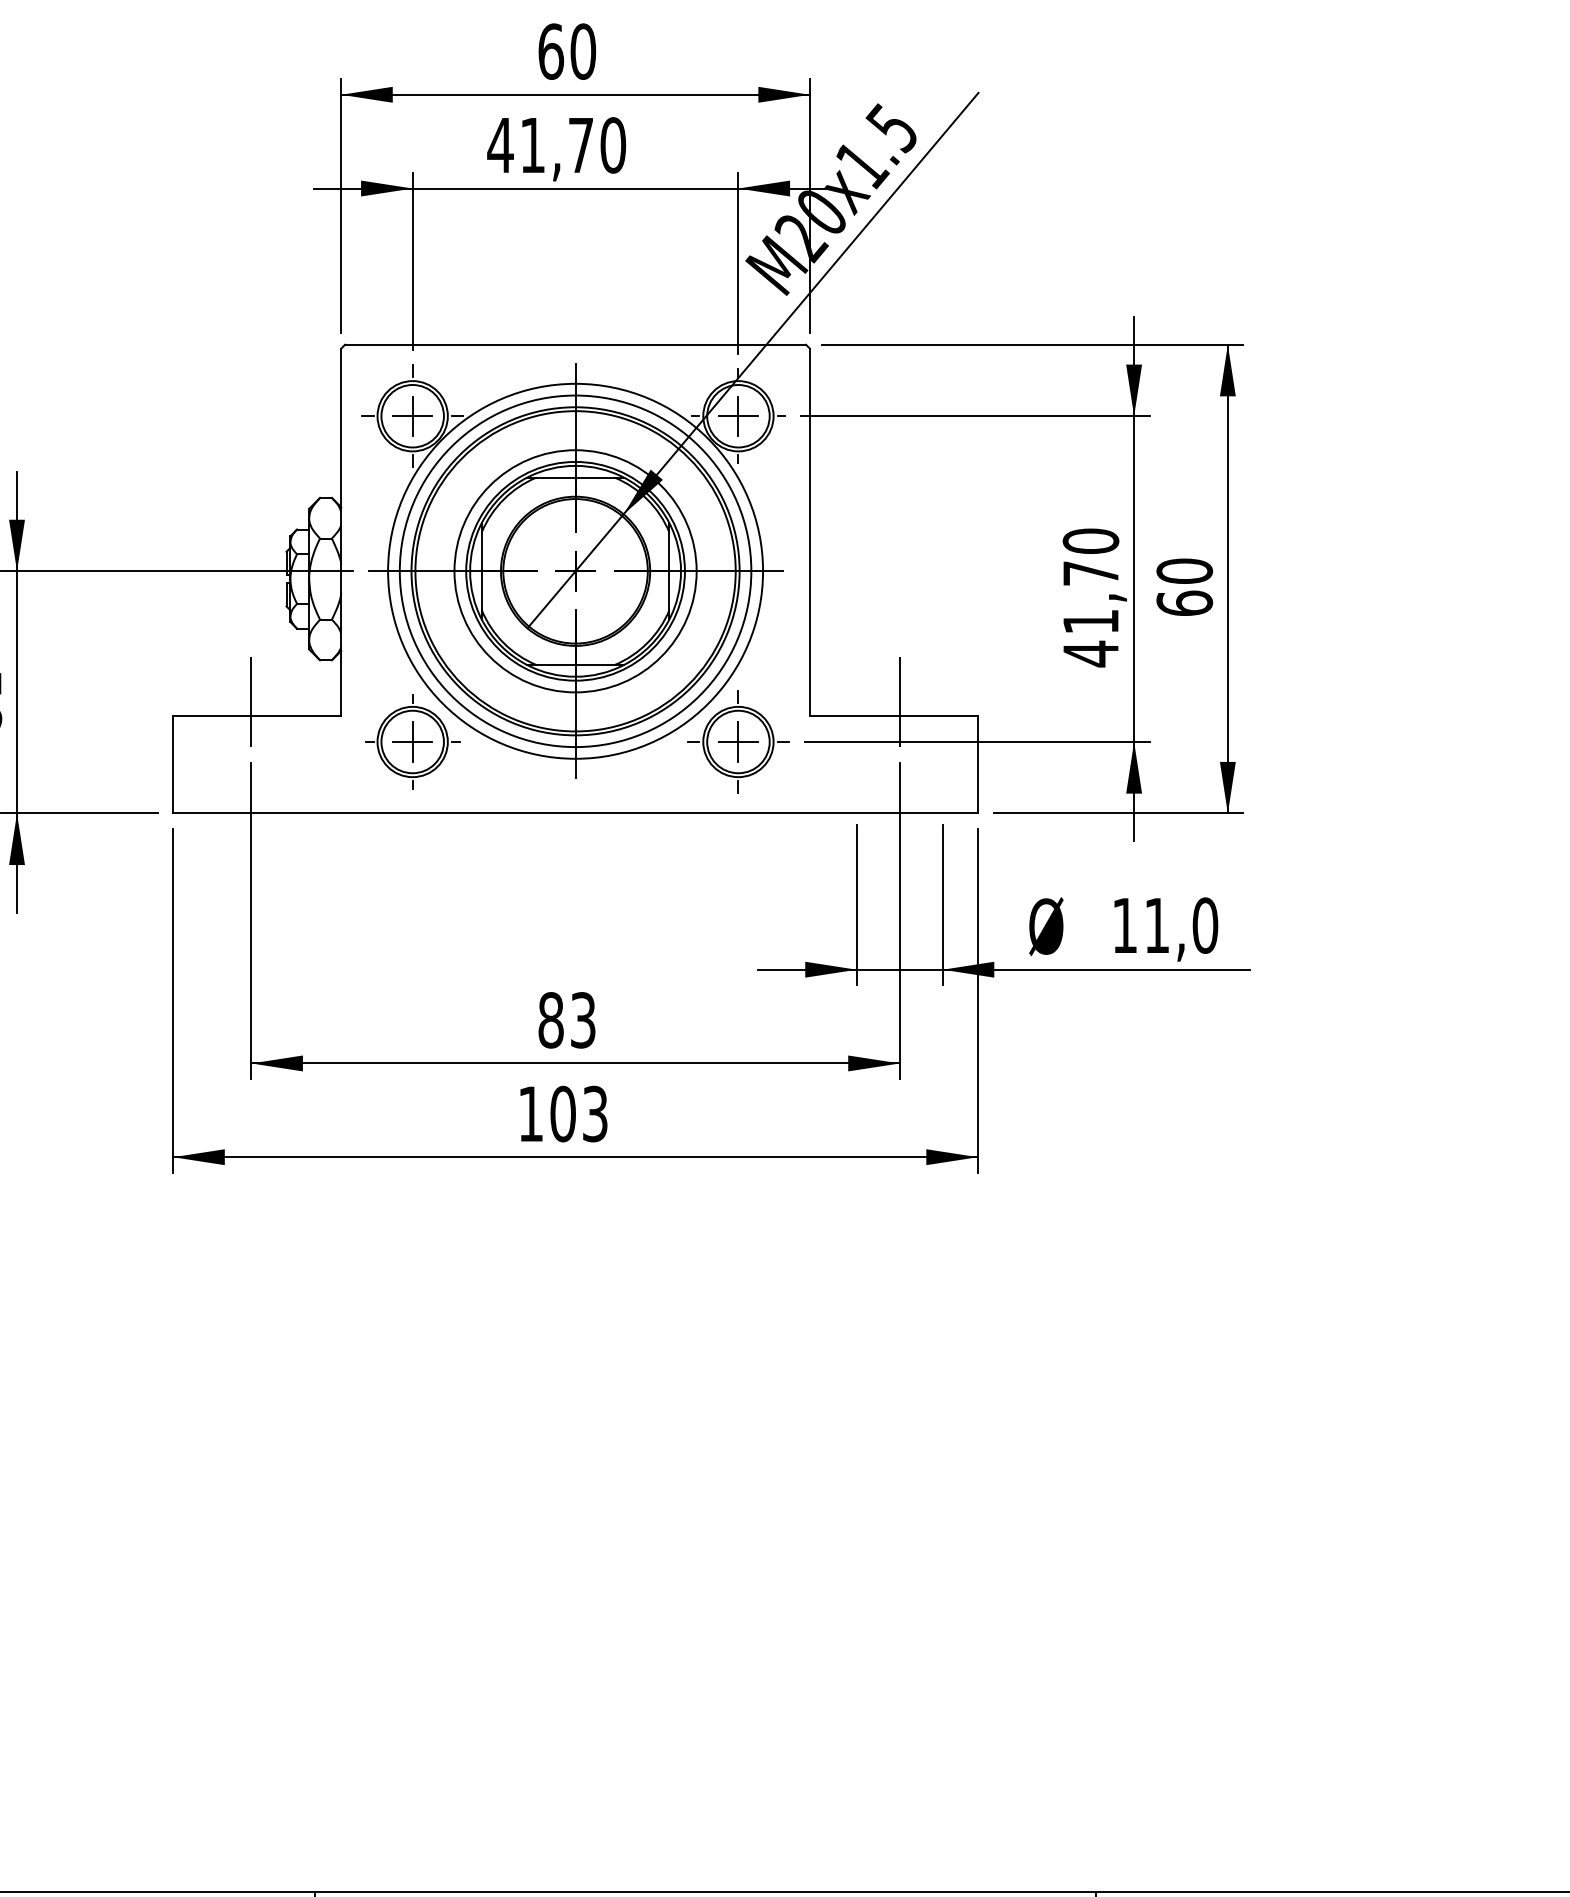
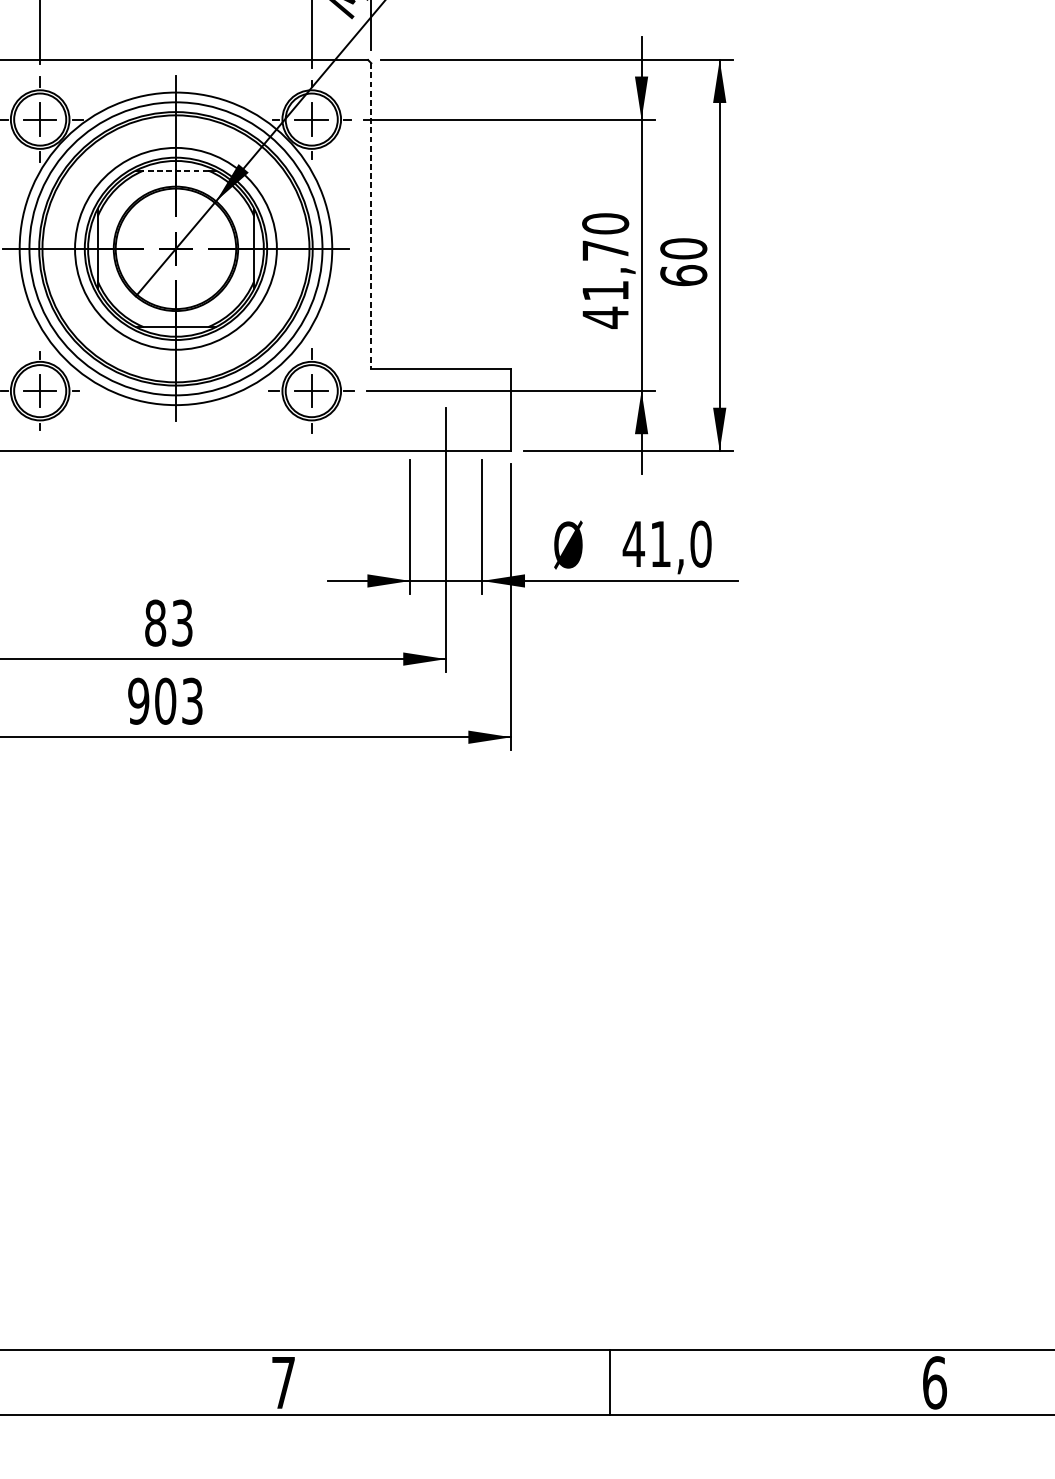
line: (575, 477) -> (175, 170), solid -> dashed
line: (809, 532) -> (370, 216), solid -> dashed
line: (899, 702) -> (445, 358), removed
text: (1124, 925) -> (633, 544), 11,0 -> 41,0
text: (530, 1113) -> (138, 700), 103 -> 903

